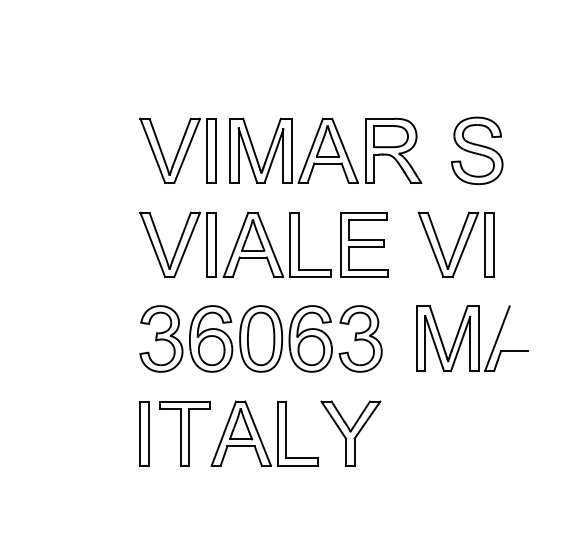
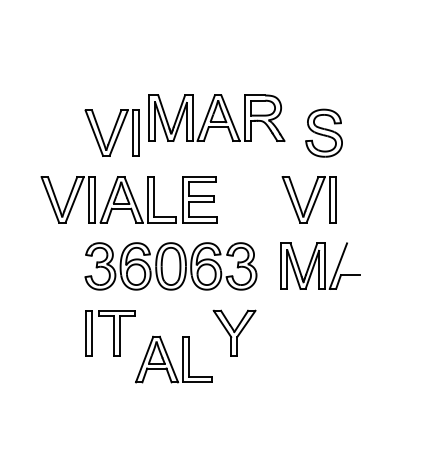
part: (325, 149) -> (216, 117), moved
part: (263, 244) -> (128, 199), moved
part: (264, 433) -> (173, 359), moved

